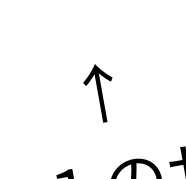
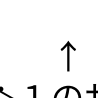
text: (98, 94) -> (67, 56), moved

